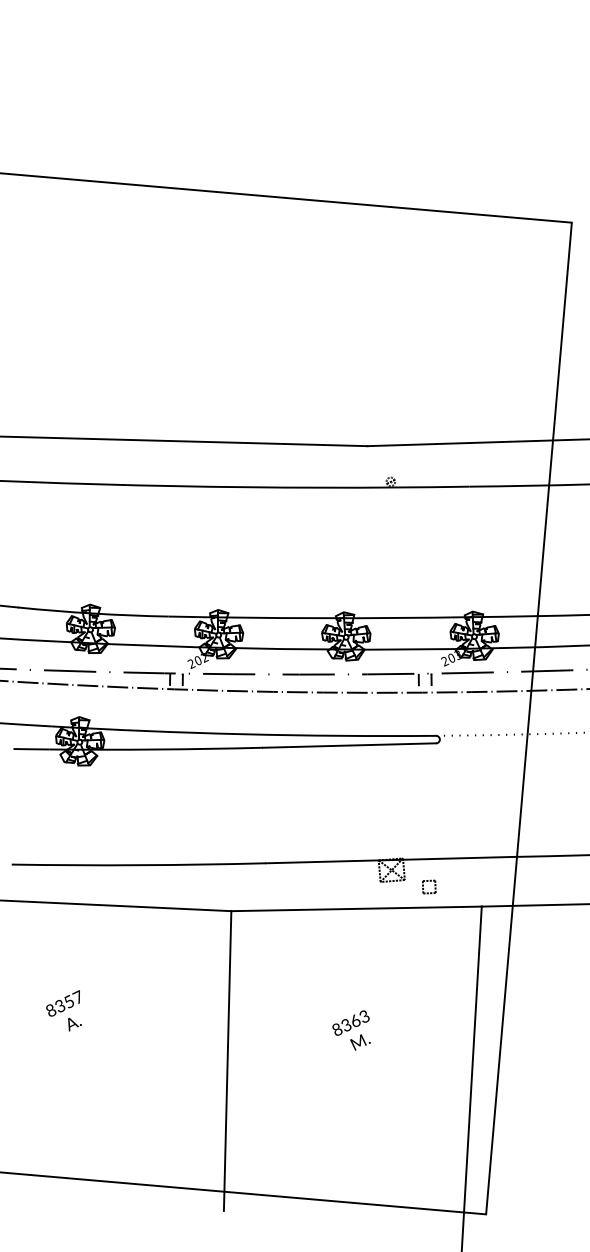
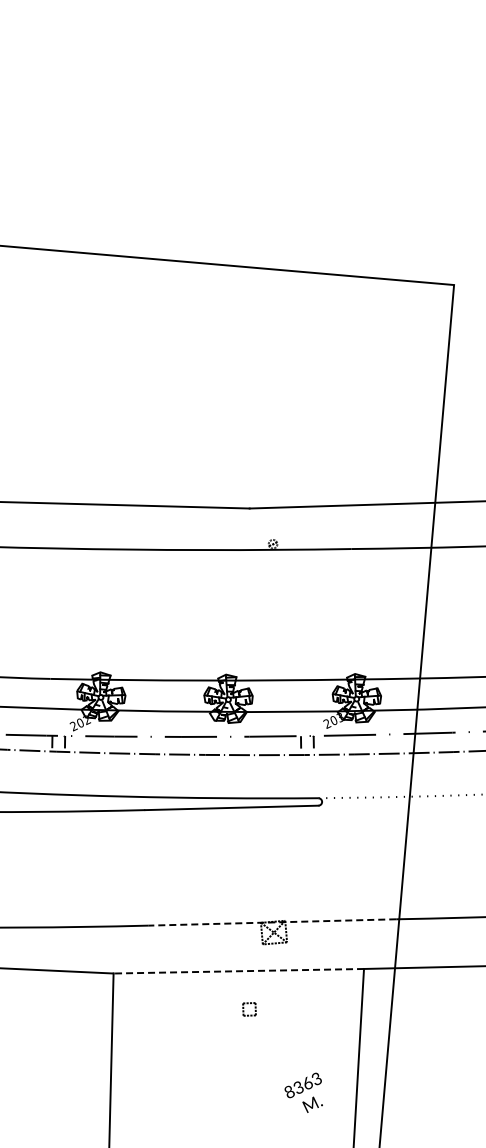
line: (389, 860) -> (271, 922), solid -> dashed
part: (429, 886) -> (249, 1008), moved
line: (356, 908) -> (238, 970), solid -> dashed
text: (351, 1030) -> (303, 1092), moved

